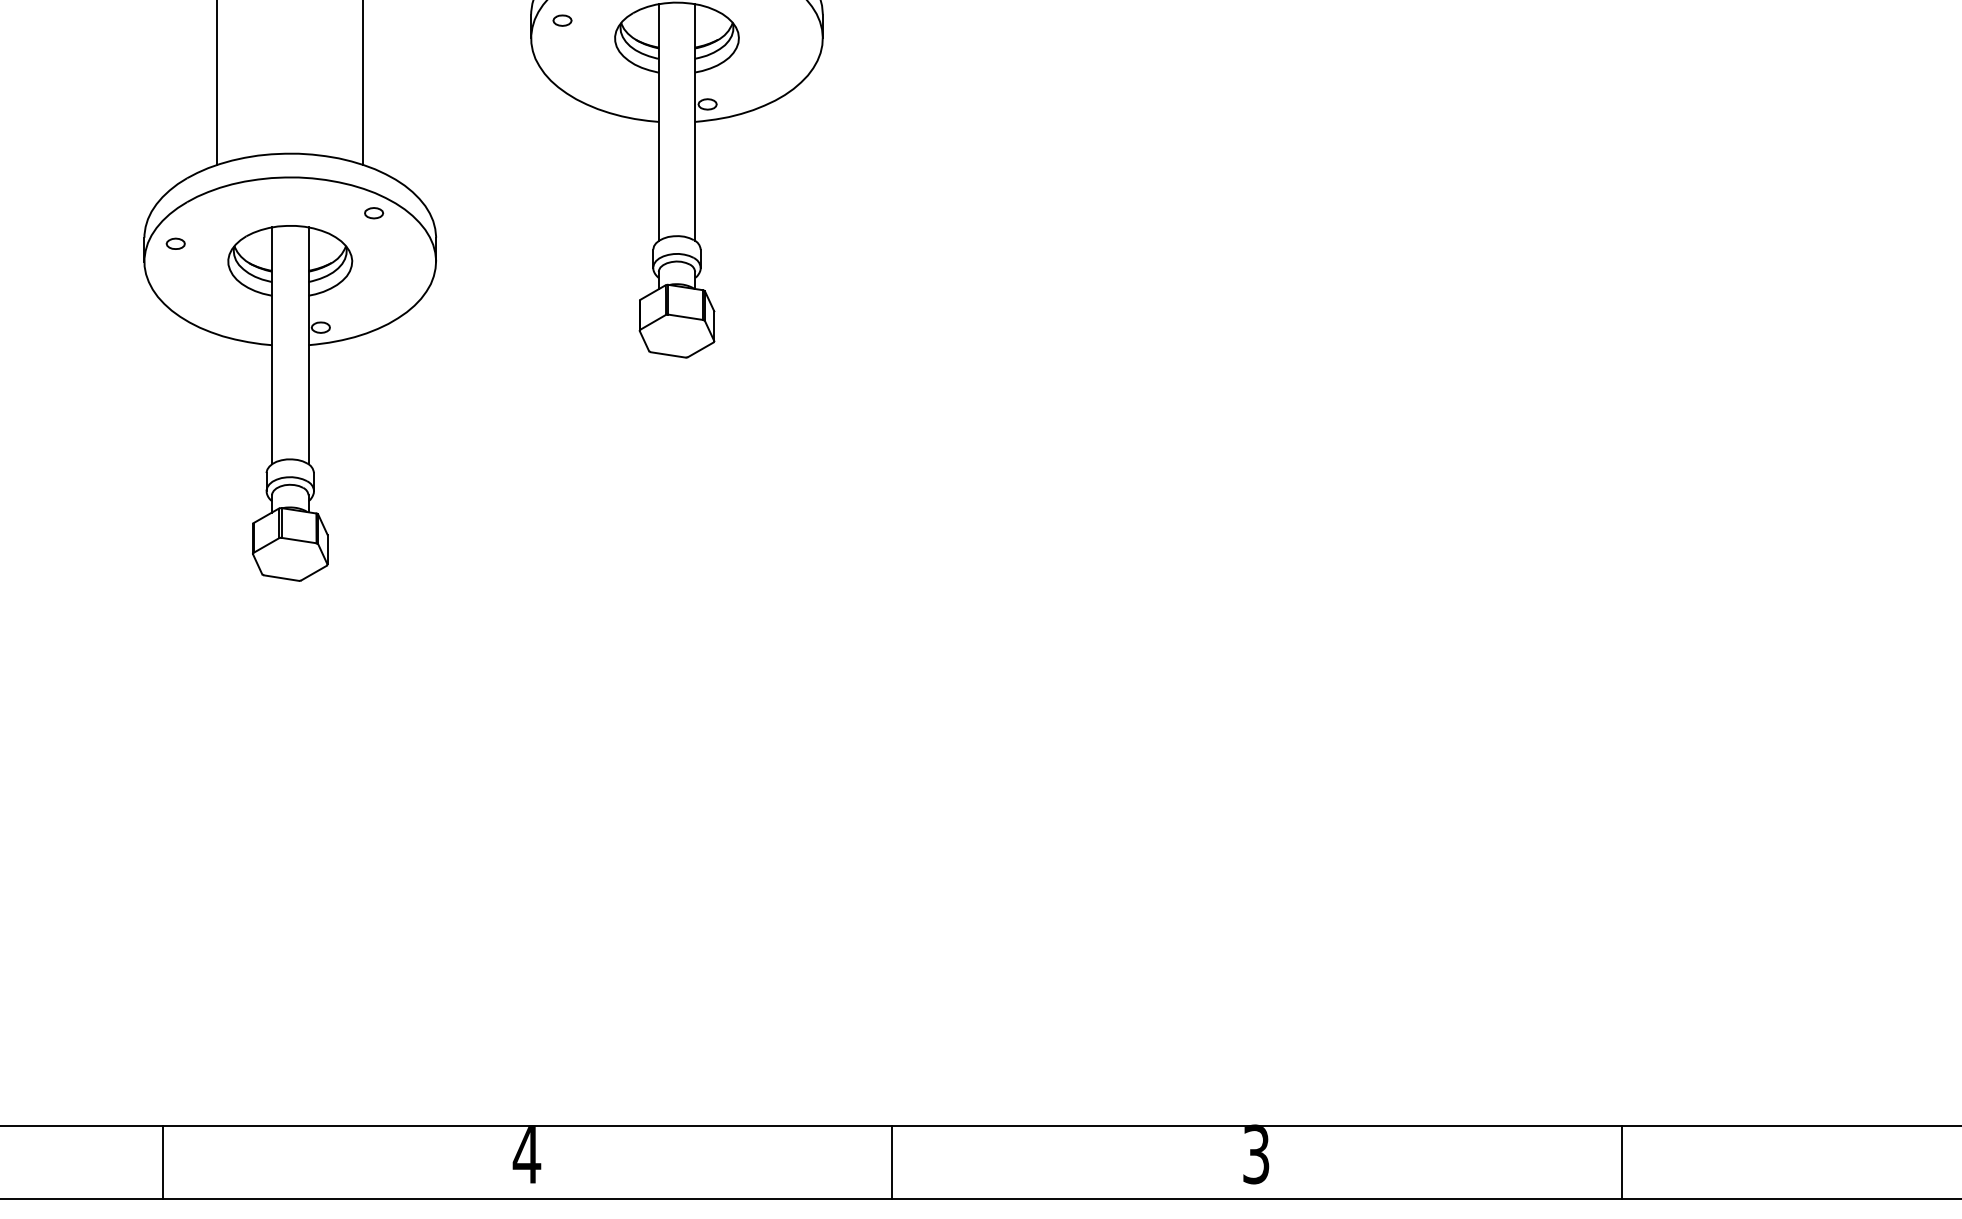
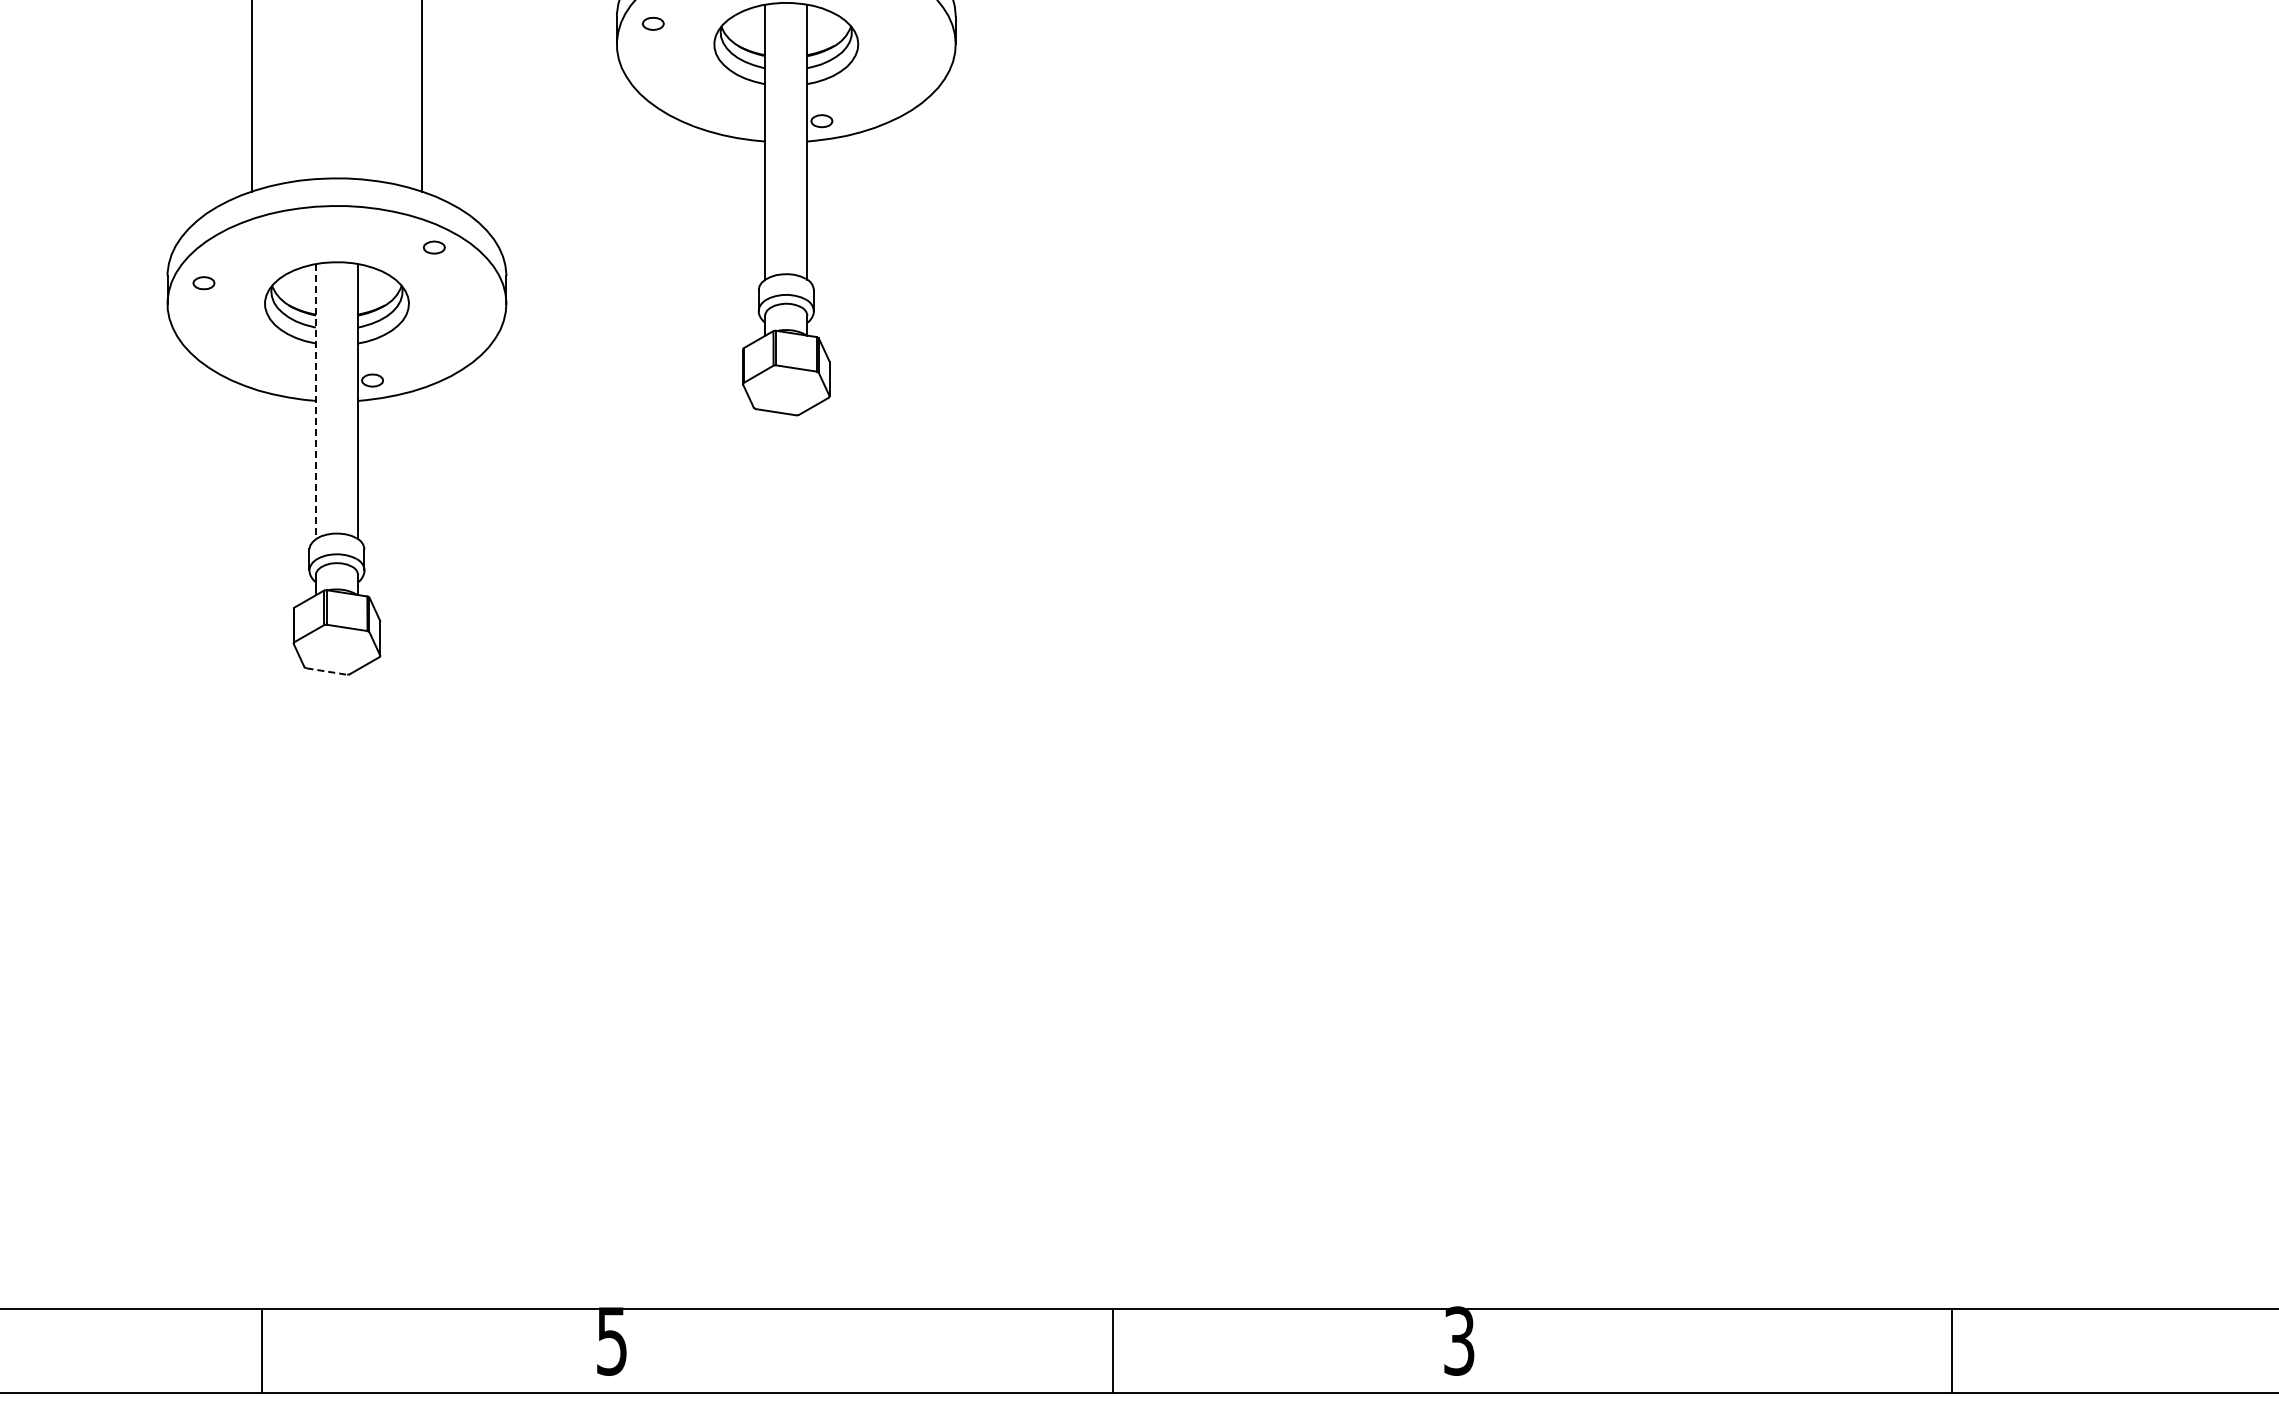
line: (271, 345) -> (315, 401), solid -> dashed
line: (281, 578) -> (326, 671), solid -> dashed
text: (526, 1154) -> (611, 1341), 4 -> 5
line: (163, 1162) -> (262, 1350), moved
line: (892, 1162) -> (1112, 1350), moved
line: (1621, 1162) -> (1951, 1350), moved

